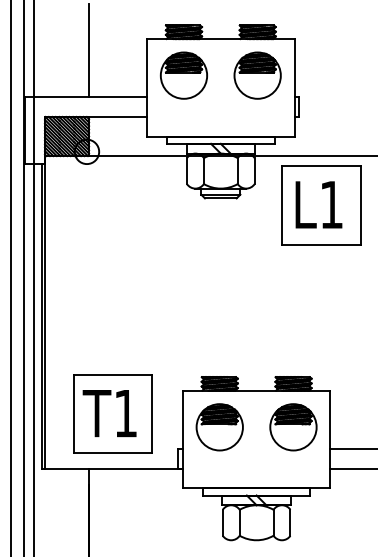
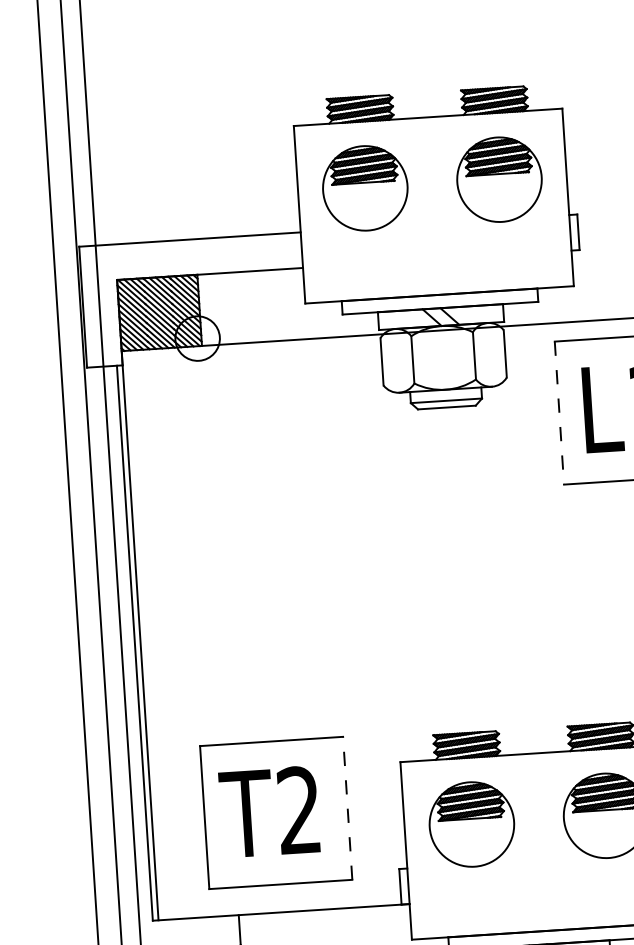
line: (89, 50) -> (190, 153), removed
line: (282, 205) -> (559, 413), solid -> dashed
text: (125, 413) -> (298, 810), T1 -> T2
line: (152, 413) -> (347, 807), solid -> dashed

